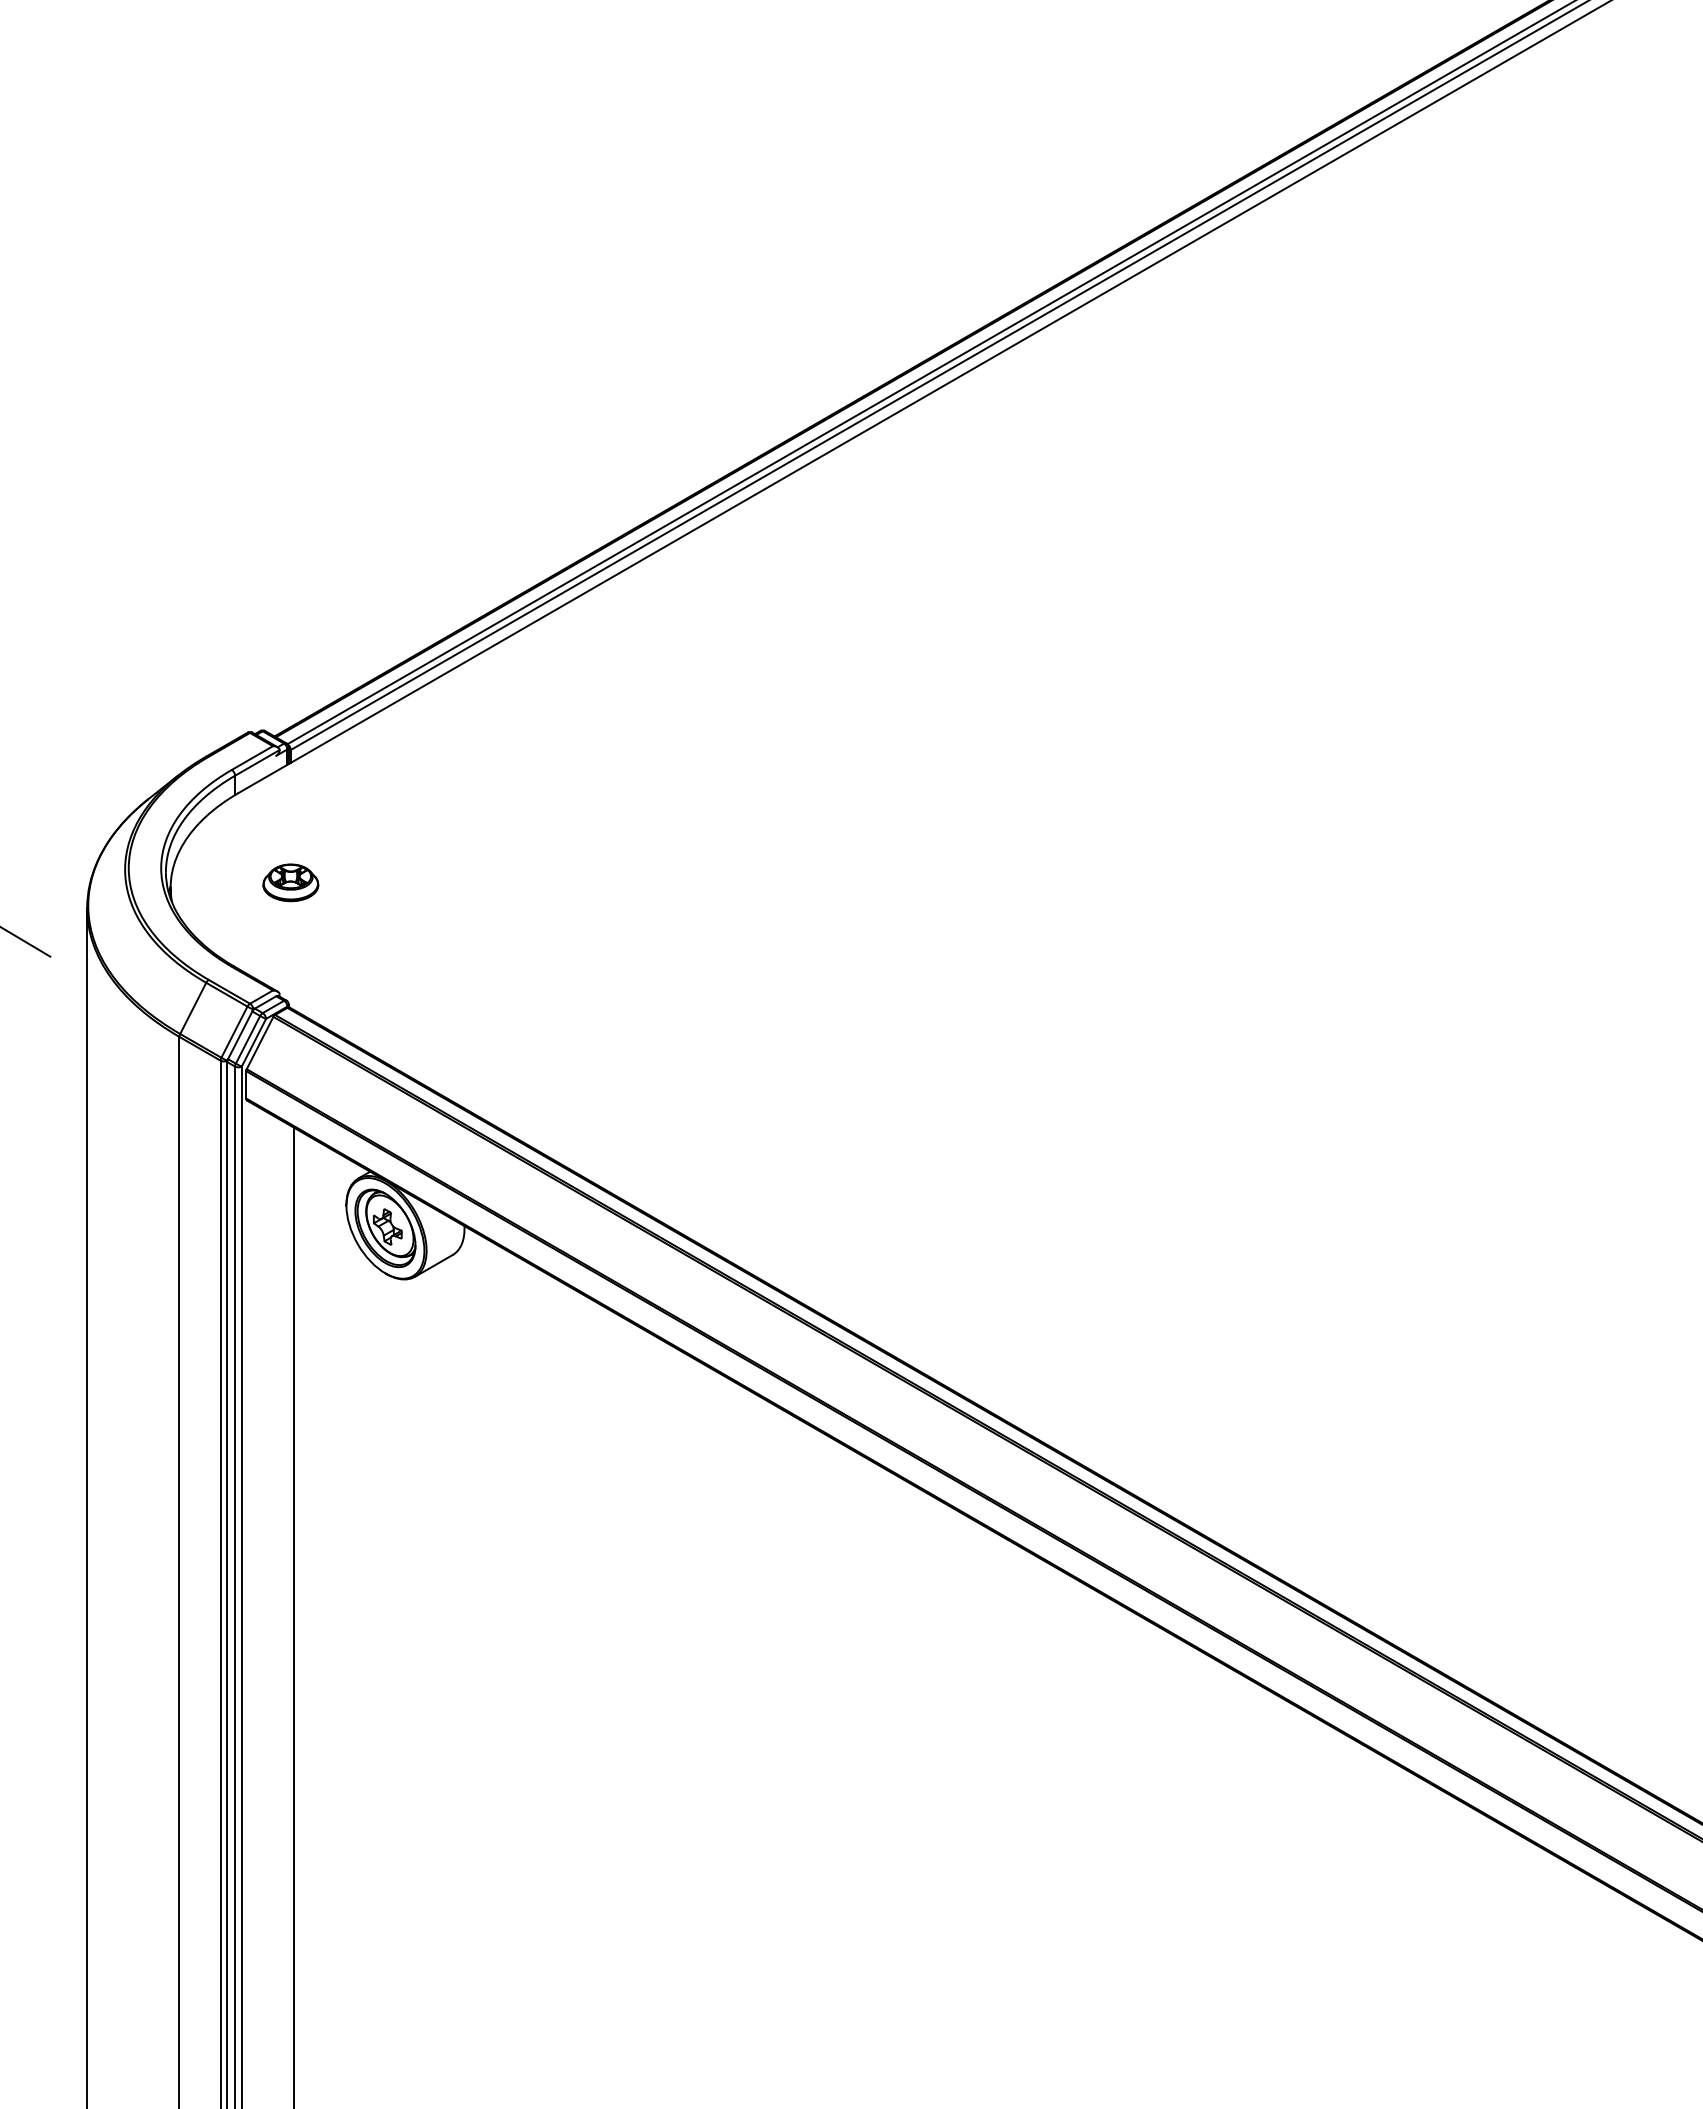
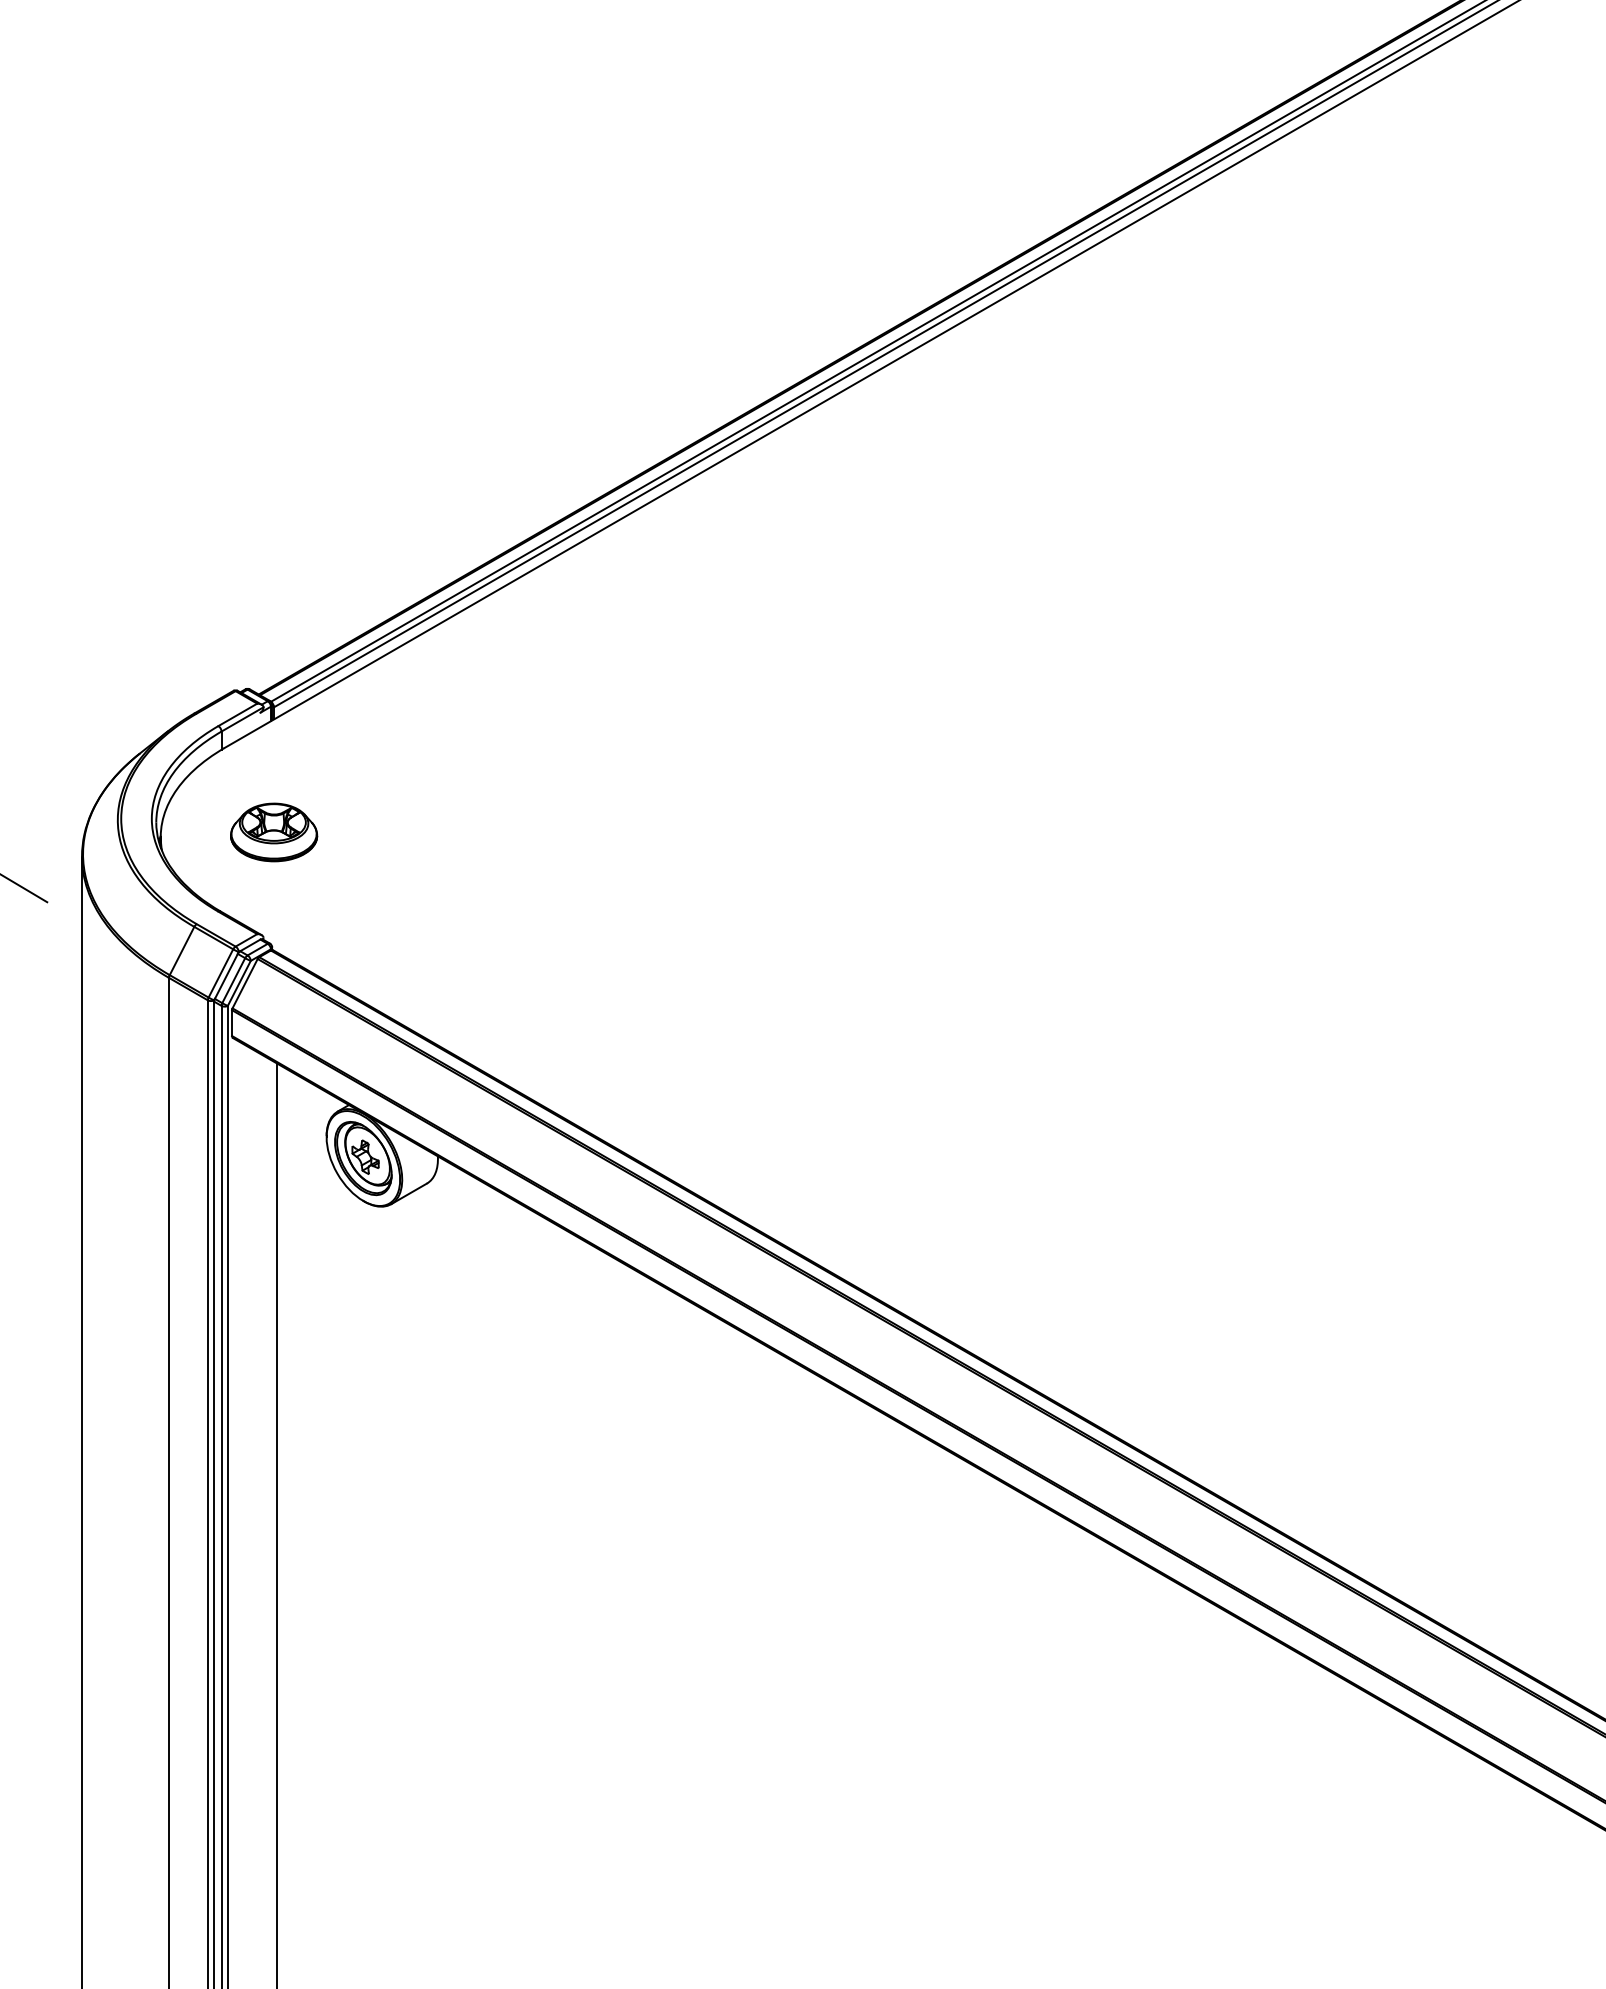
part: (290, 882) -> (273, 832), size x1.67

